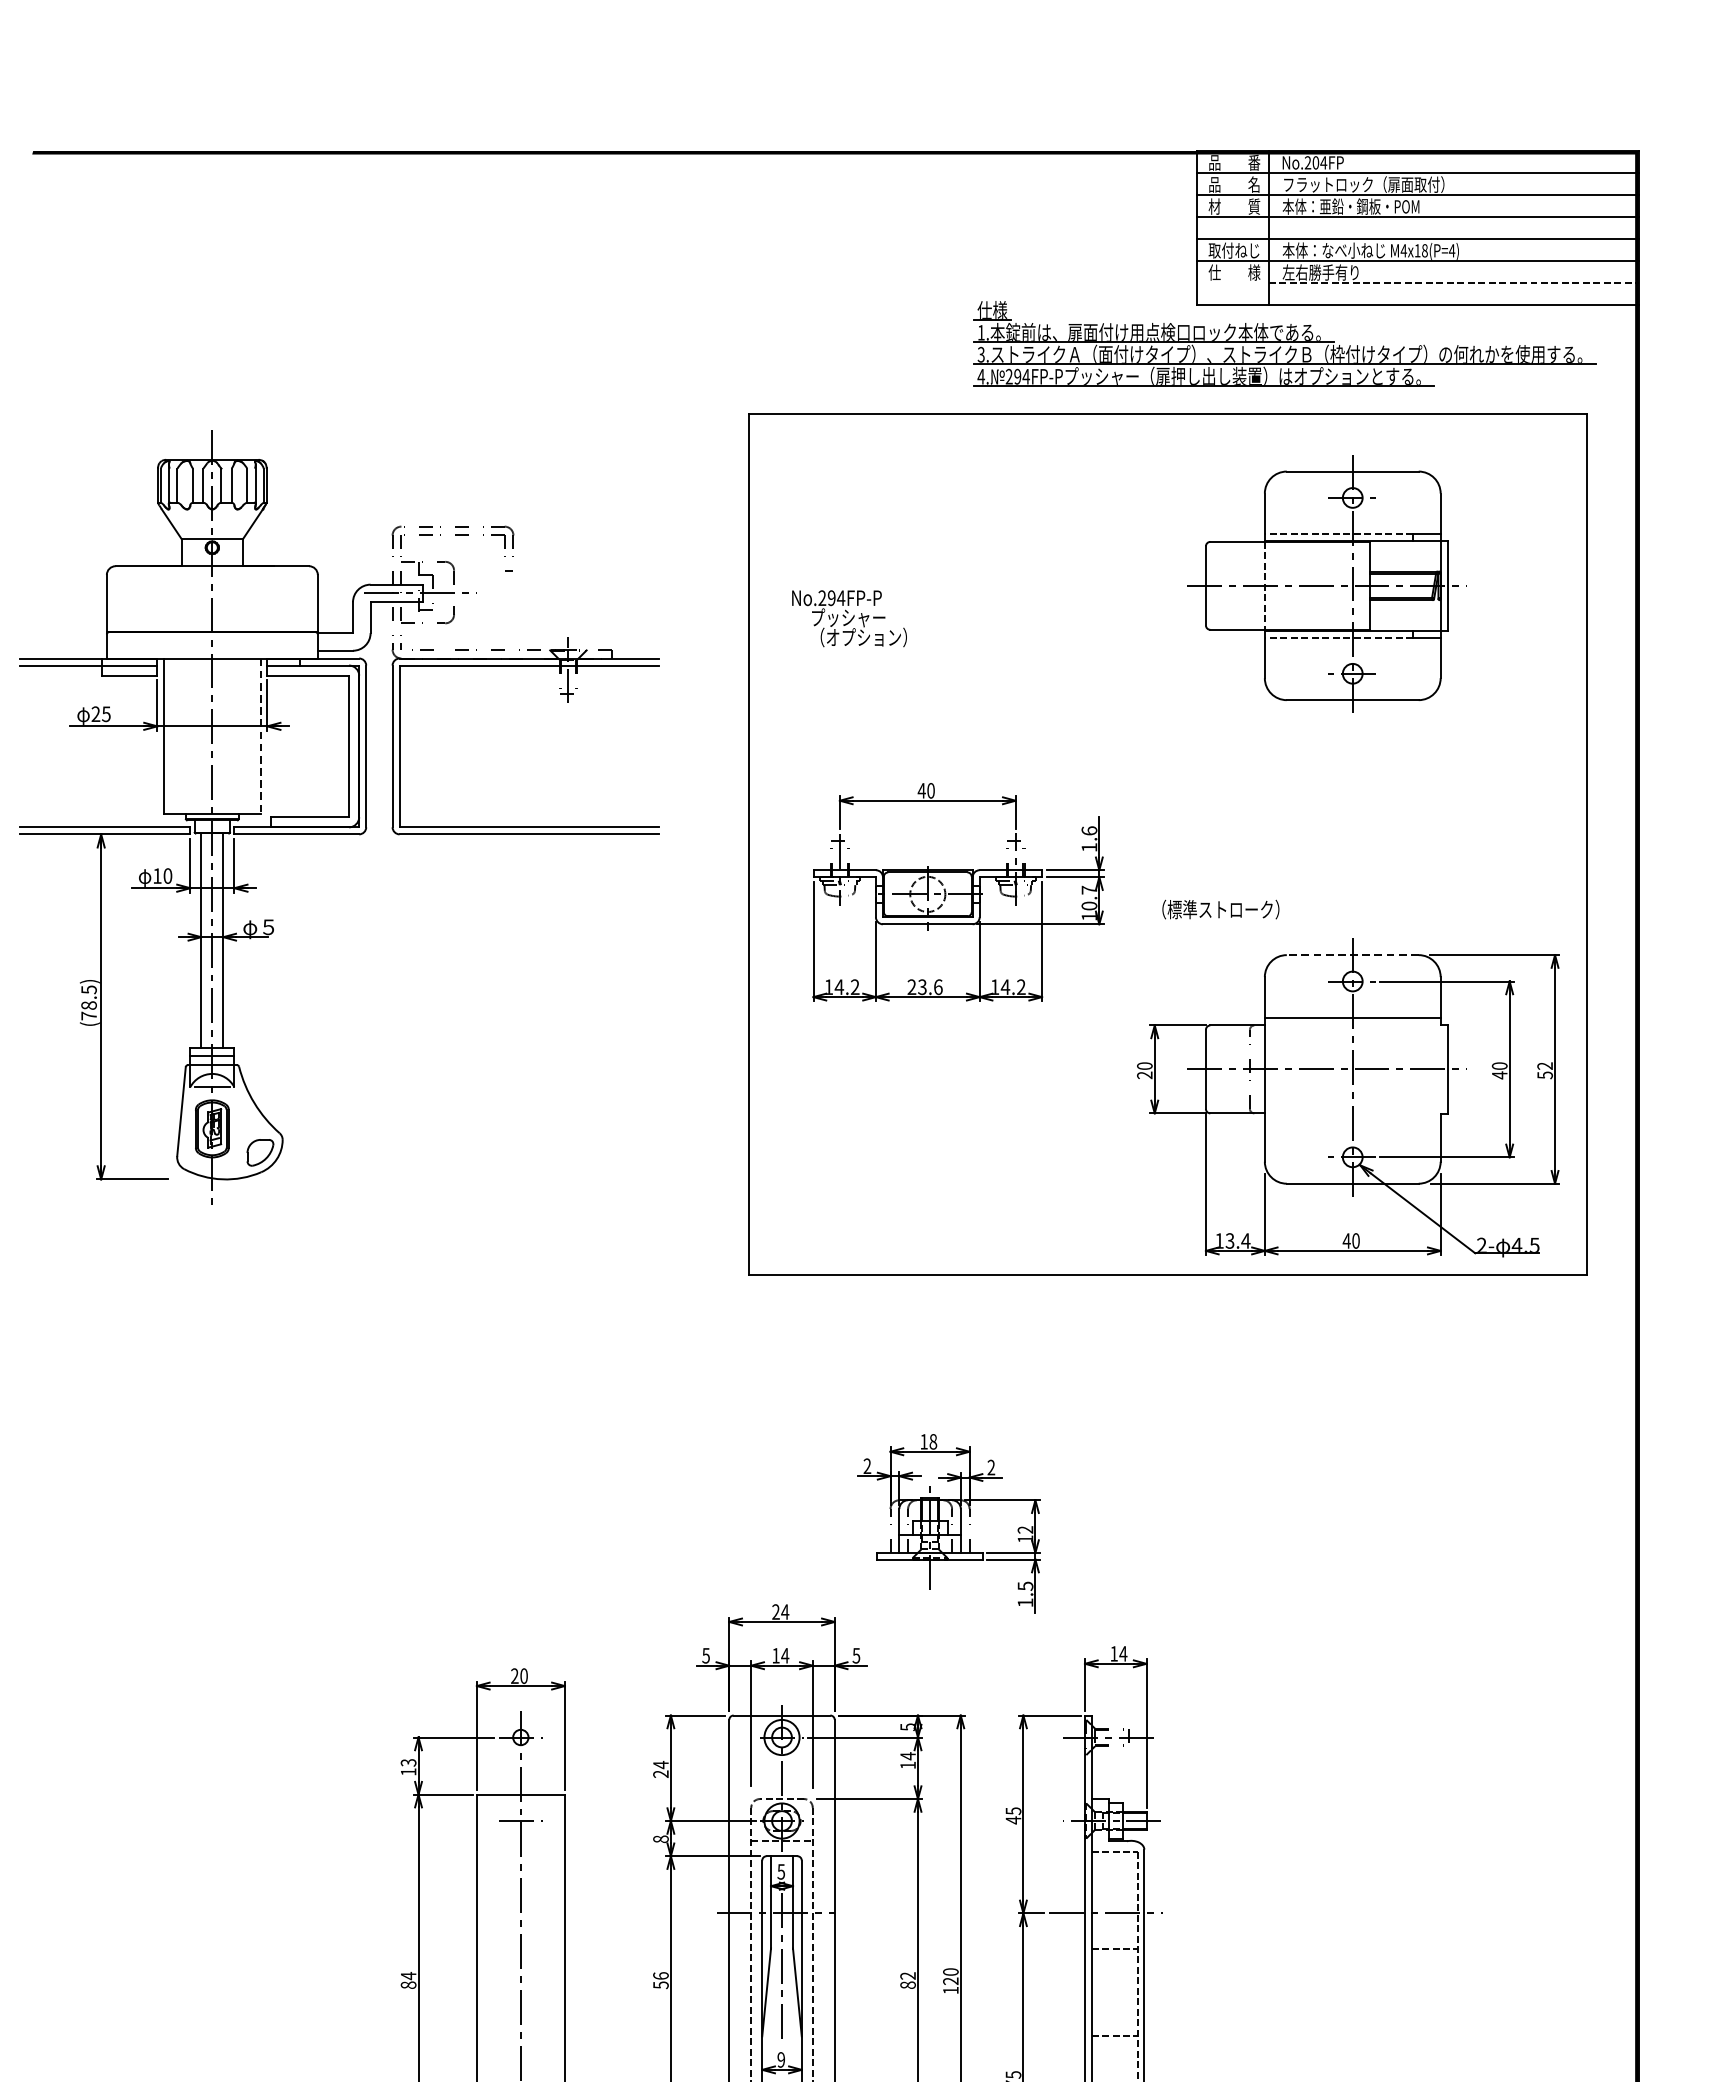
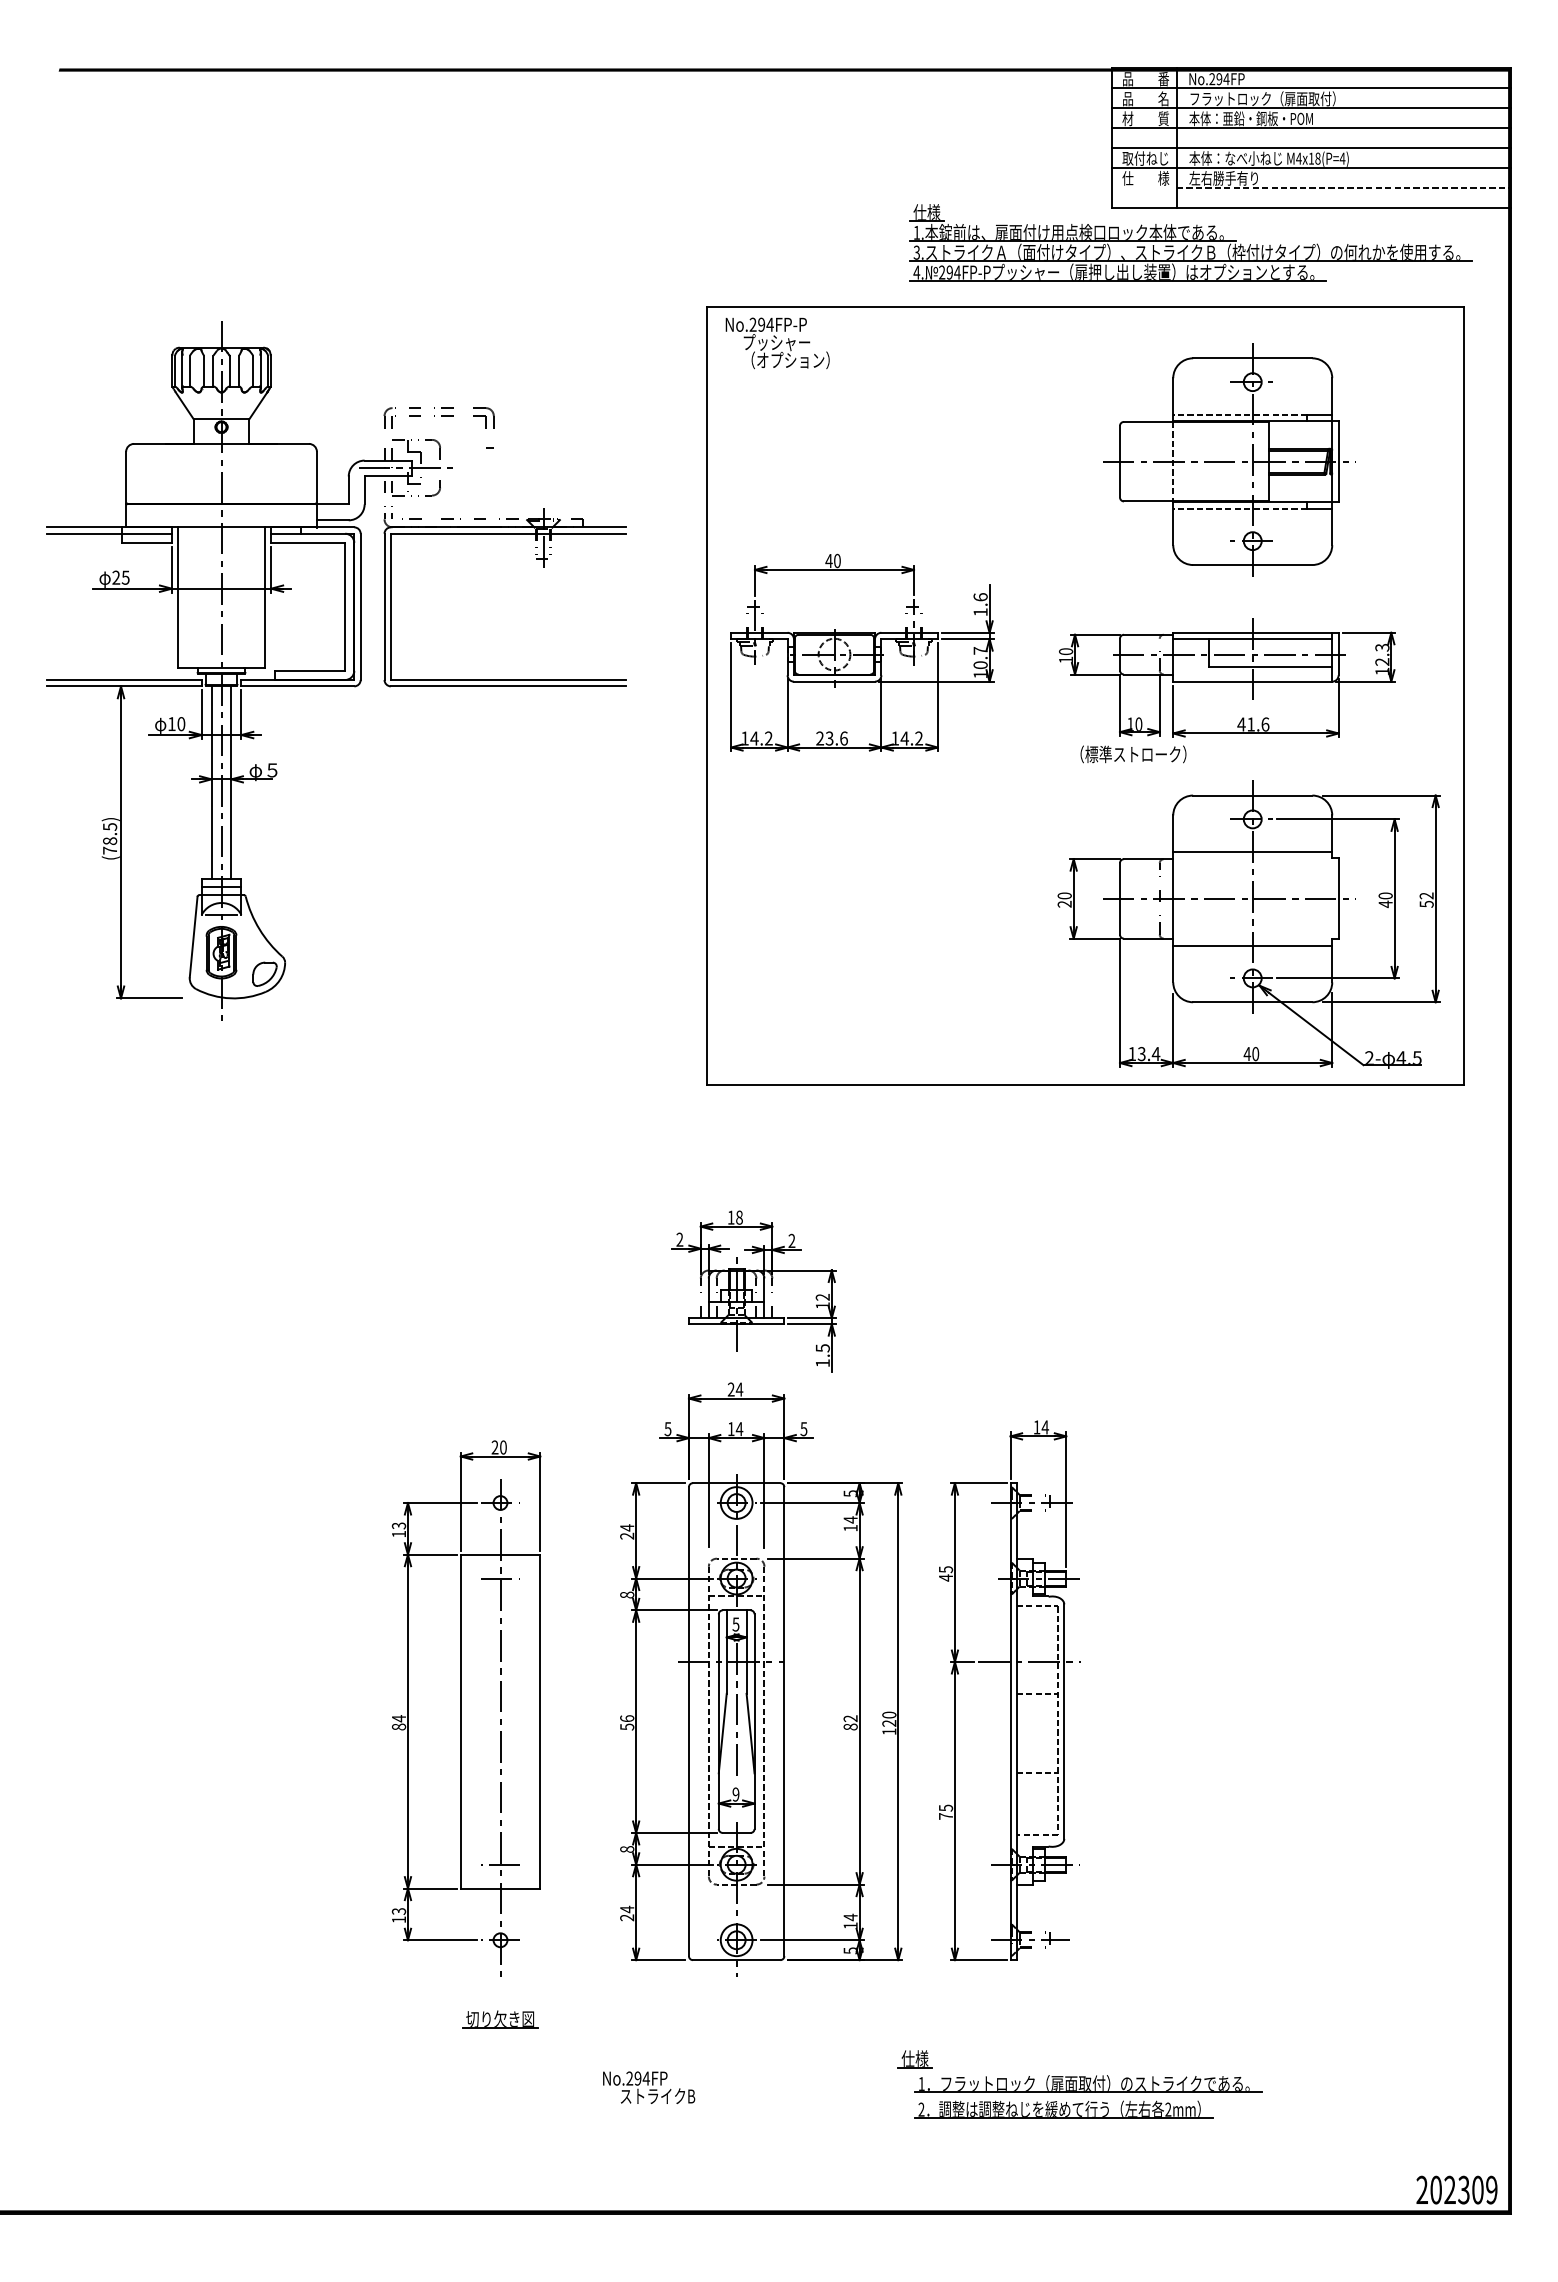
text: (1315, 163) -> (1219, 79), No.204FP -> No.294FP
text: (849, 618) -> (777, 343), moved
line: (260, 737) -> (265, 598), dashed -> solid
part: (1324, 824) -> (1227, 677), added
part: (958, 892) -> (862, 652), moved
line: (1352, 955) -> (1252, 795), dashed -> solid
line: (1352, 1120) -> (1252, 945), added
part: (948, 1523) -> (753, 1291), moved

